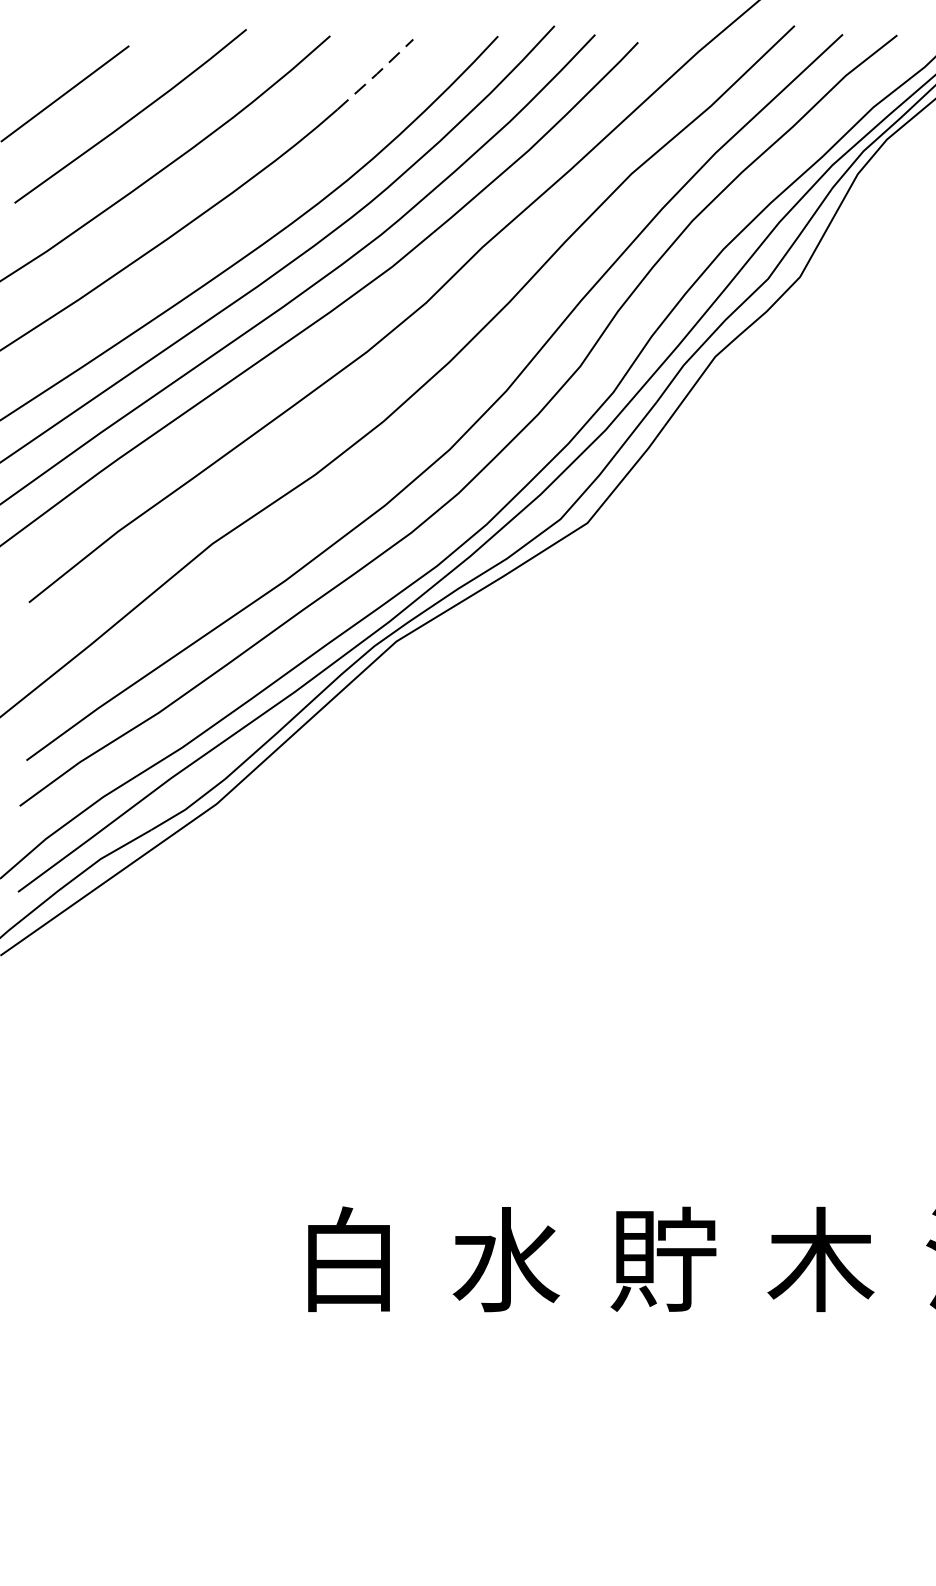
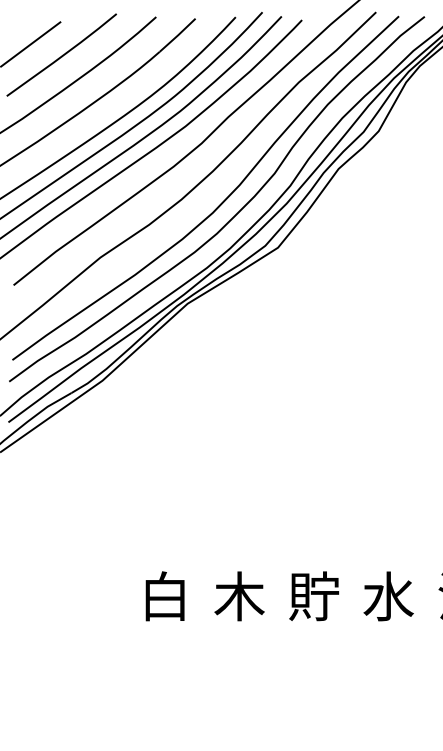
line: (377, 74) -> (178, 35), dashed -> solid
text: (506, 1259) -> (239, 596), 水 -> 木
text: (820, 1259) -> (388, 596), 木 -> 水

